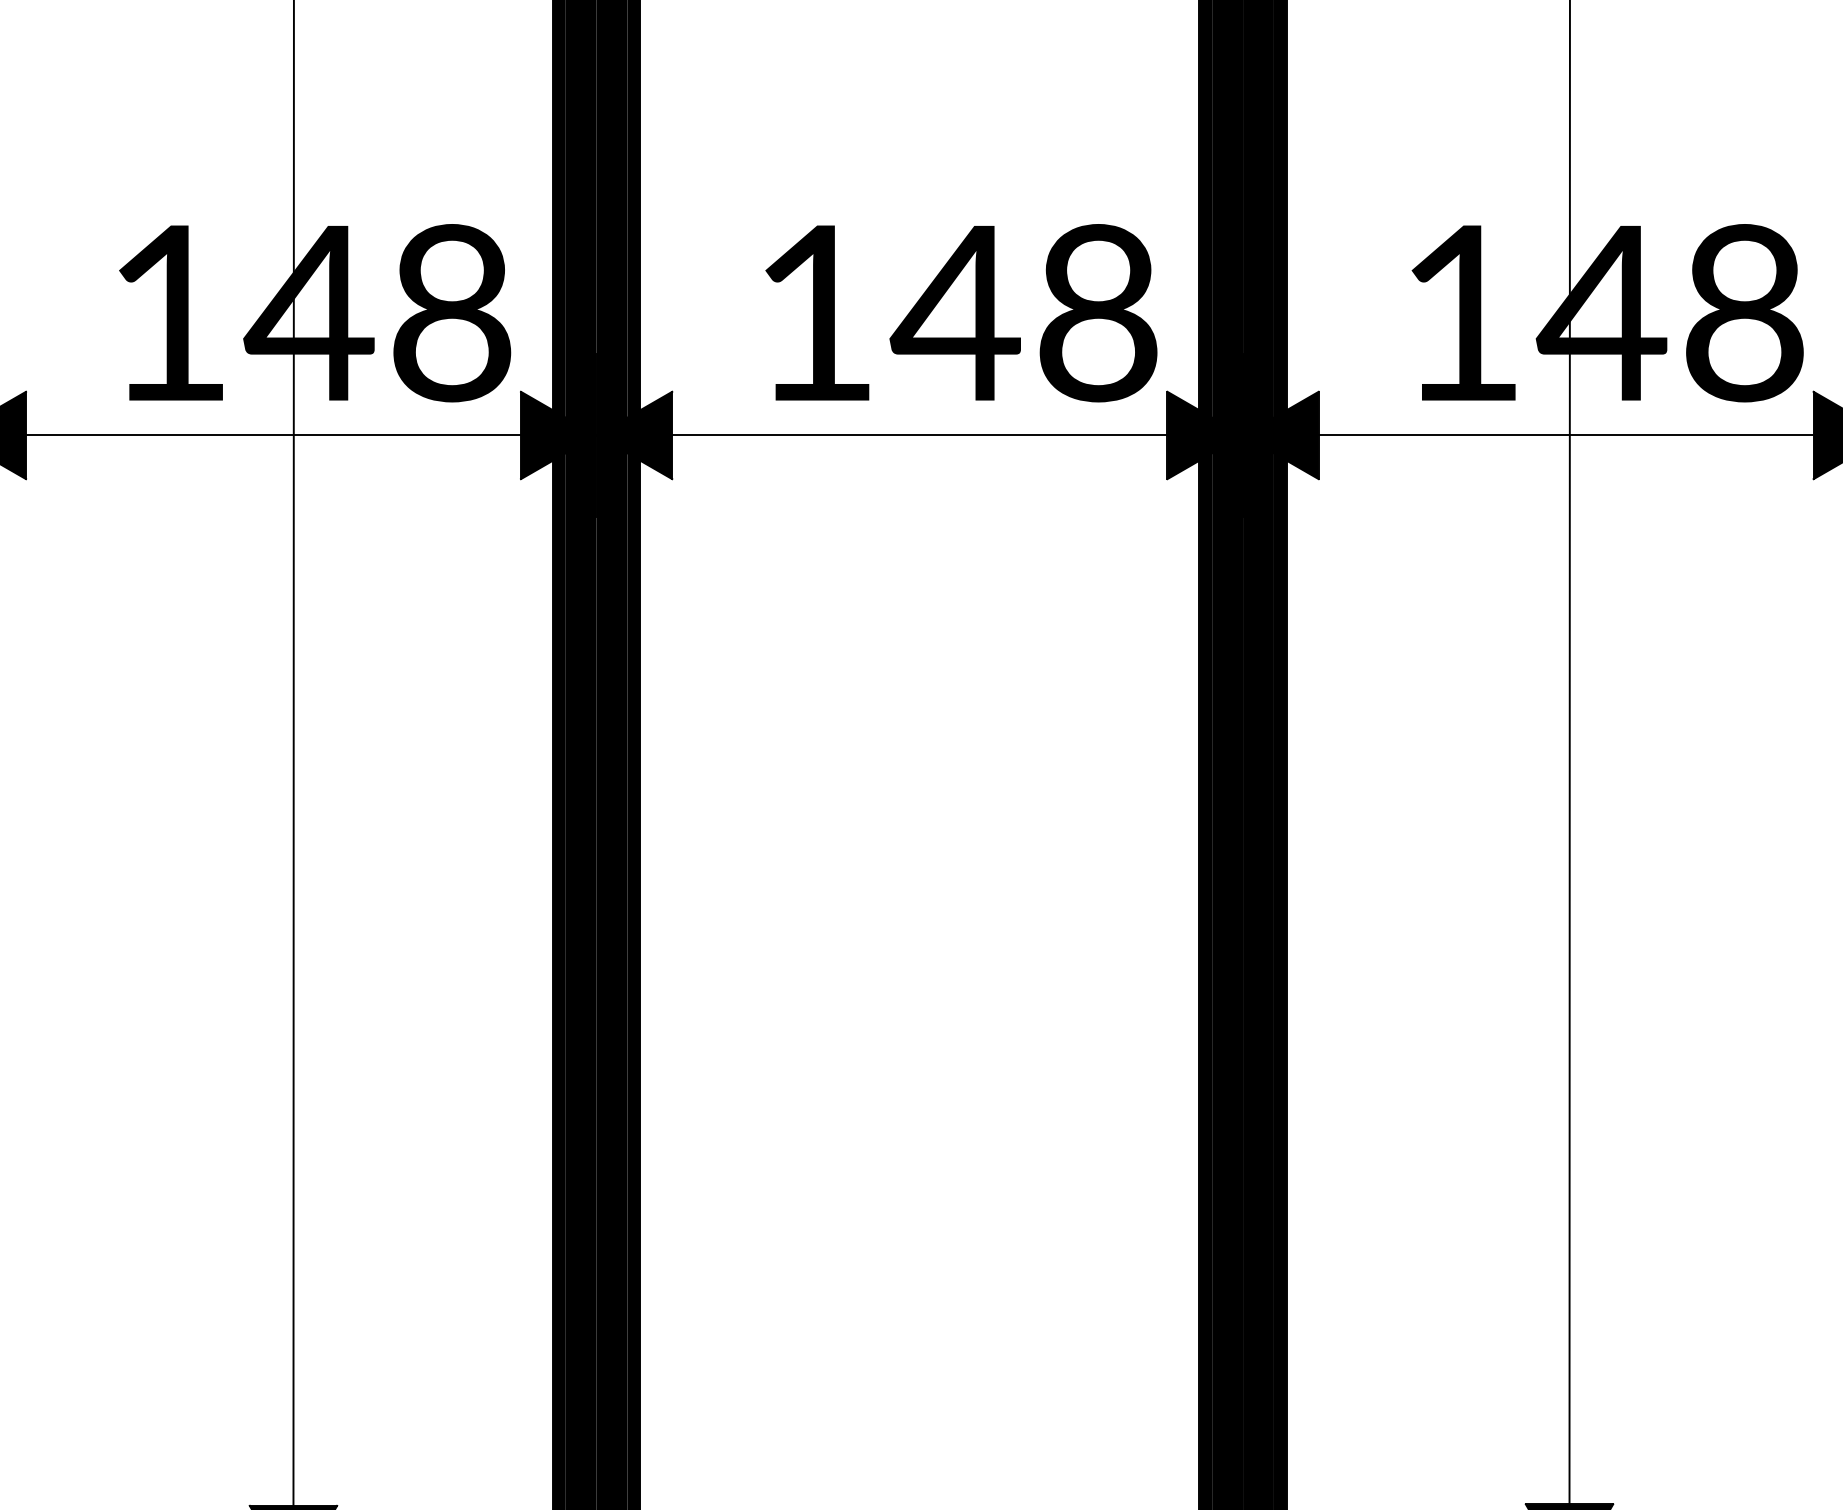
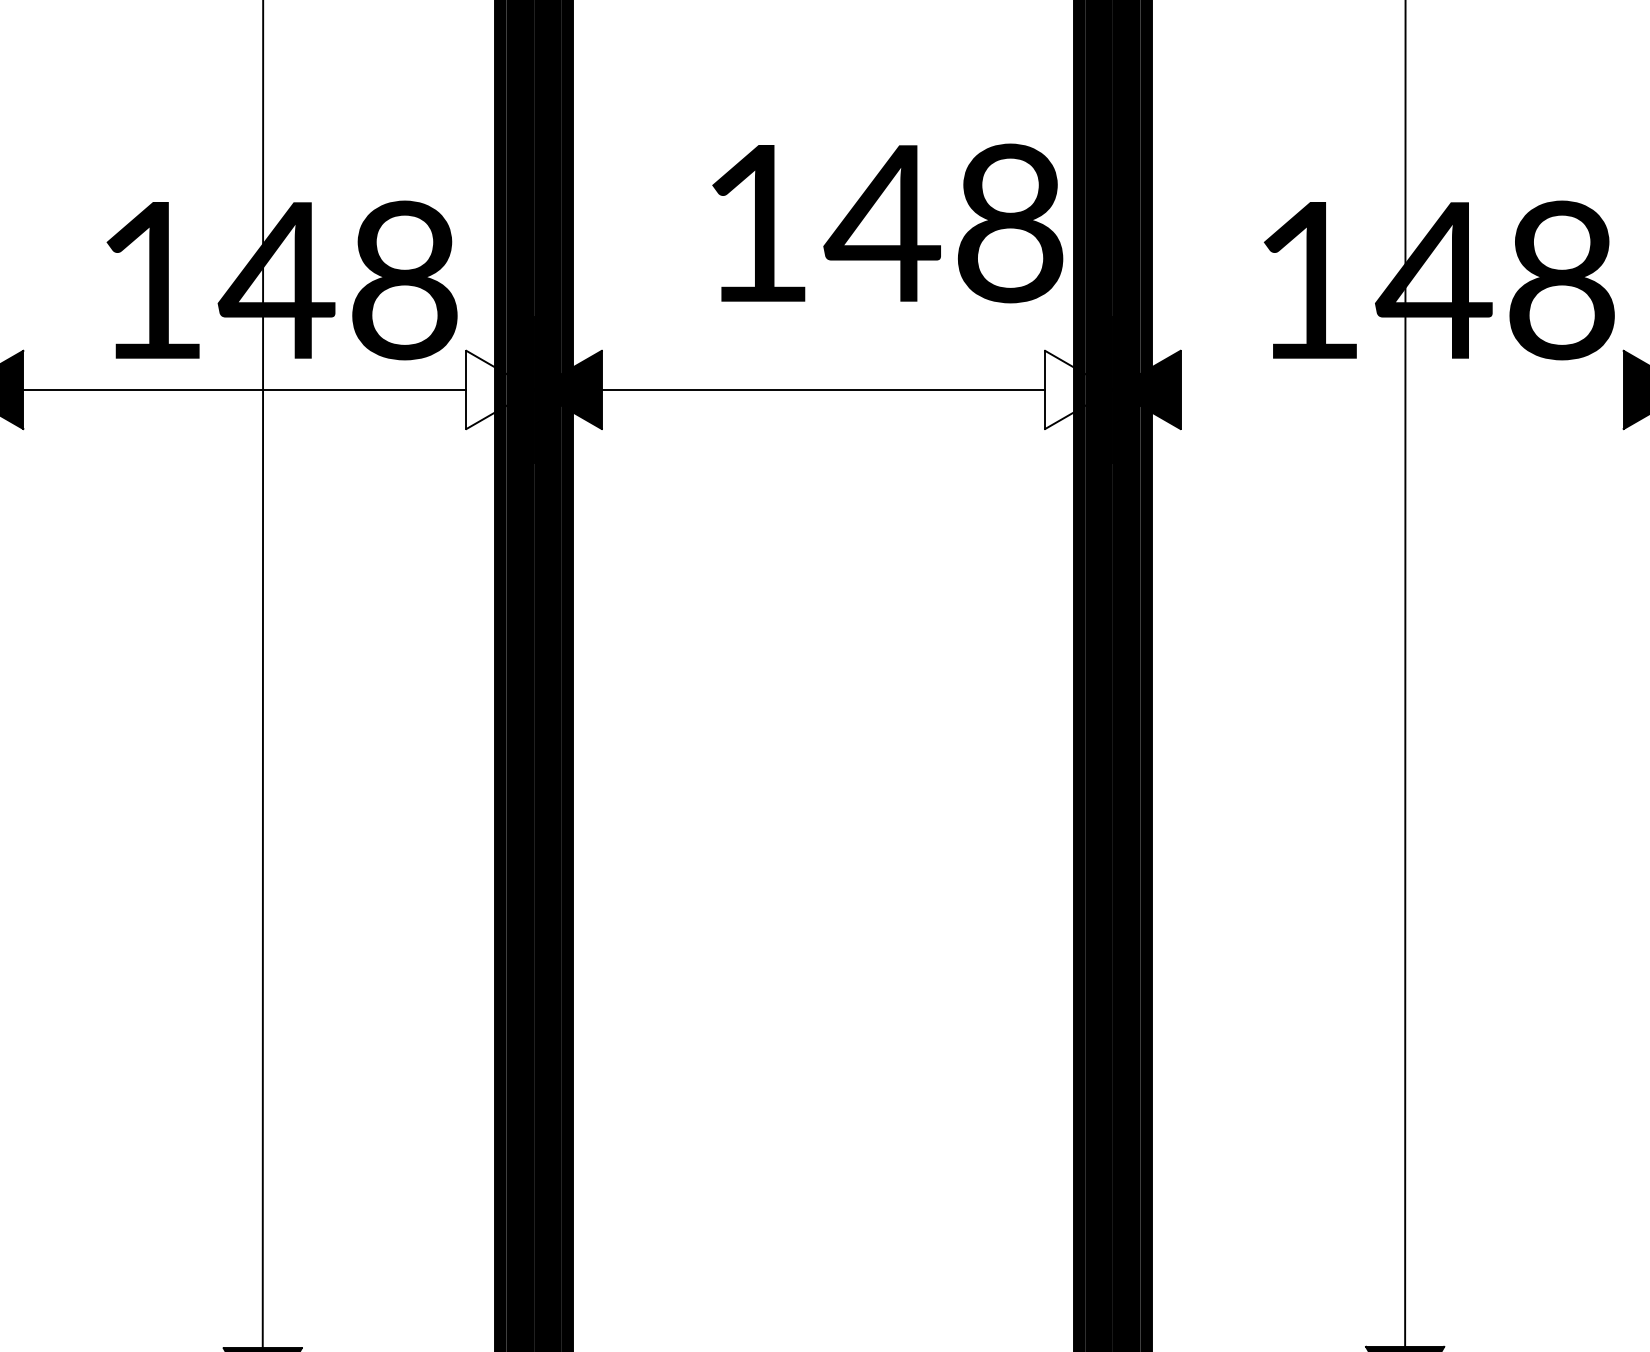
text: (961, 313) -> (887, 223), moved
fill: (559, 434) -> (500, 389), removed
fill: (1204, 434) -> (1078, 389), removed
line: (1565, 434) -> (1401, 389), removed

